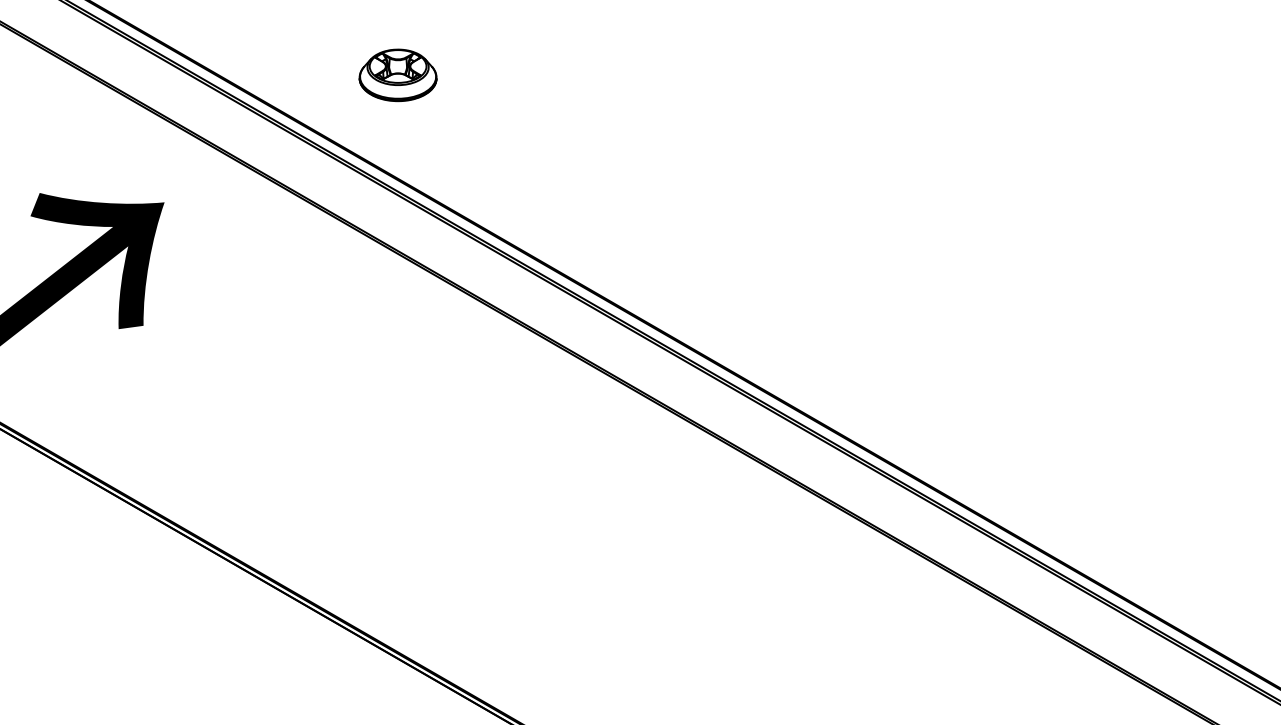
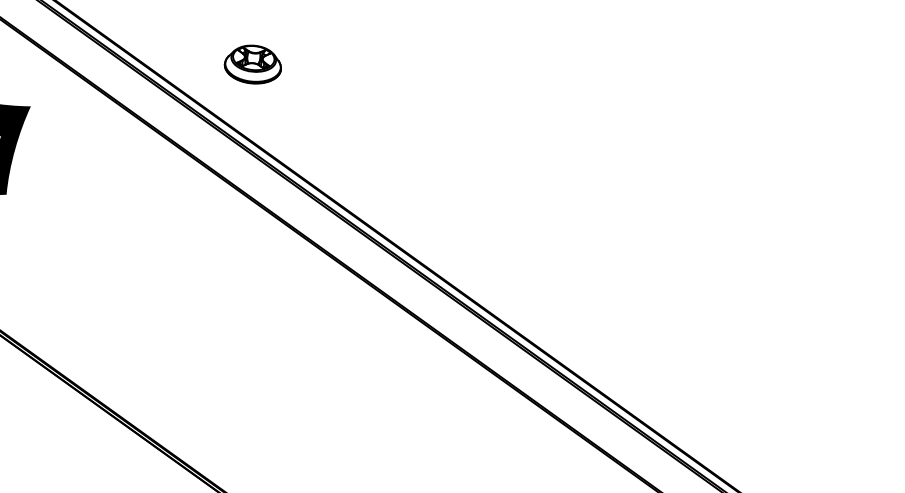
part: (397, 75) -> (252, 64), moved

